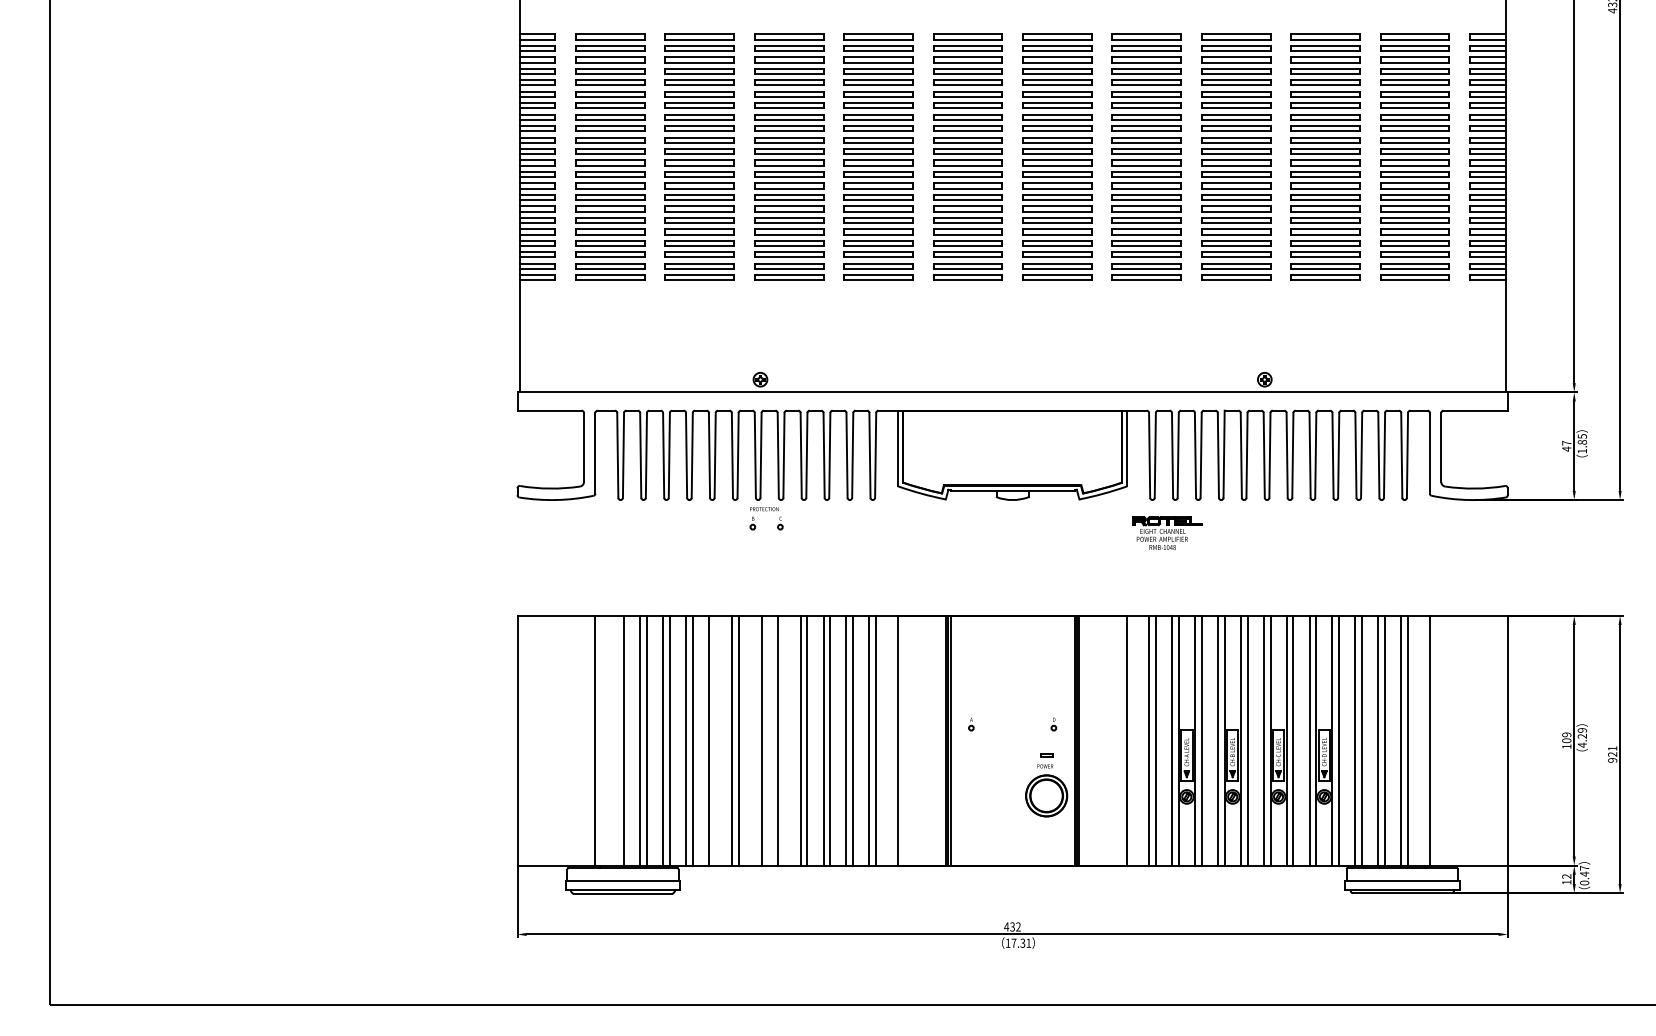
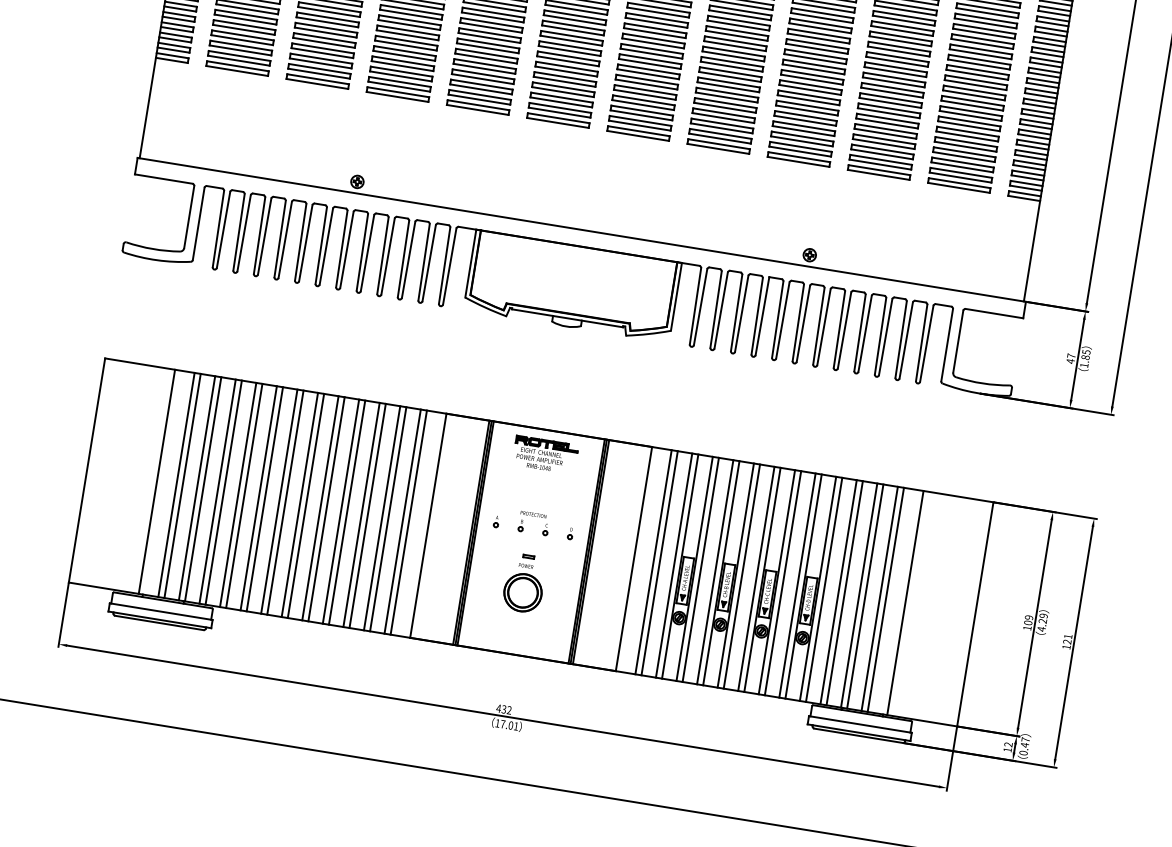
part: (766, 511) -> (535, 517), moved
part: (1167, 532) -> (545, 454), moved
line: (617, 740) -> (176, 484), added
line: (715, 740) -> (264, 499), added
line: (754, 740) -> (299, 504), added
line: (784, 740) -> (326, 509), added
text: (1612, 760) -> (1066, 647), 921 -> 121
part: (1046, 785) -> (524, 583), moved
text: (1022, 943) -> (510, 725), 17.31 -> 17.01

